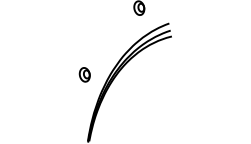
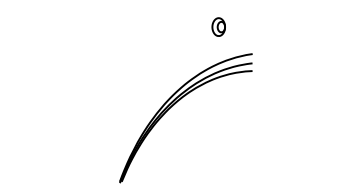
part: (84, 74) -> (132, 96), removed

